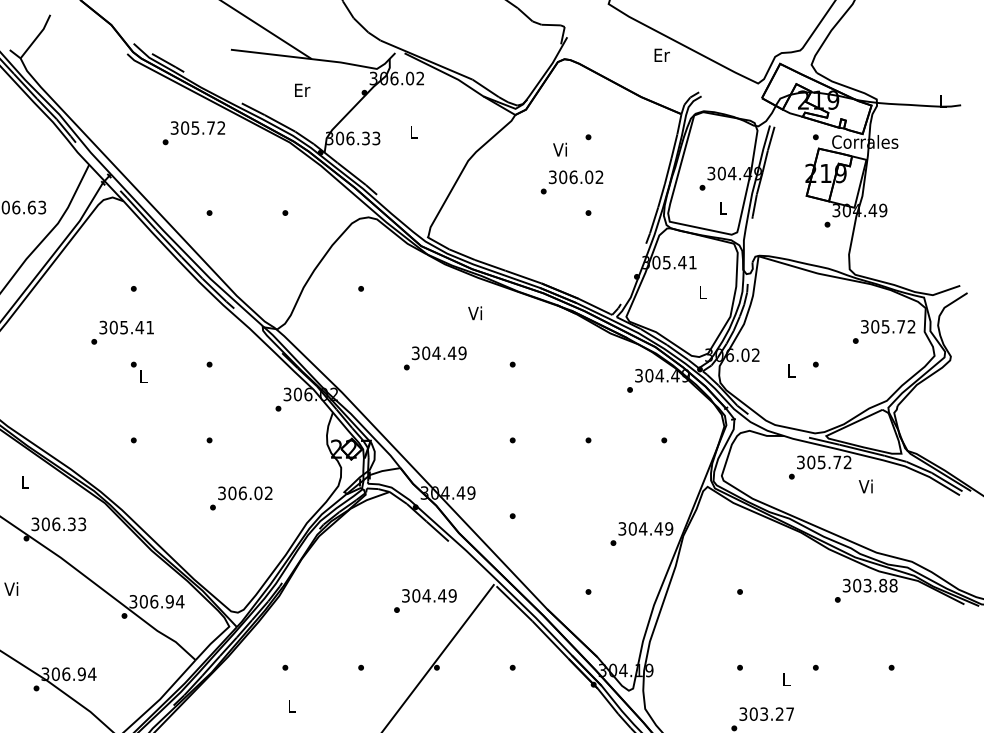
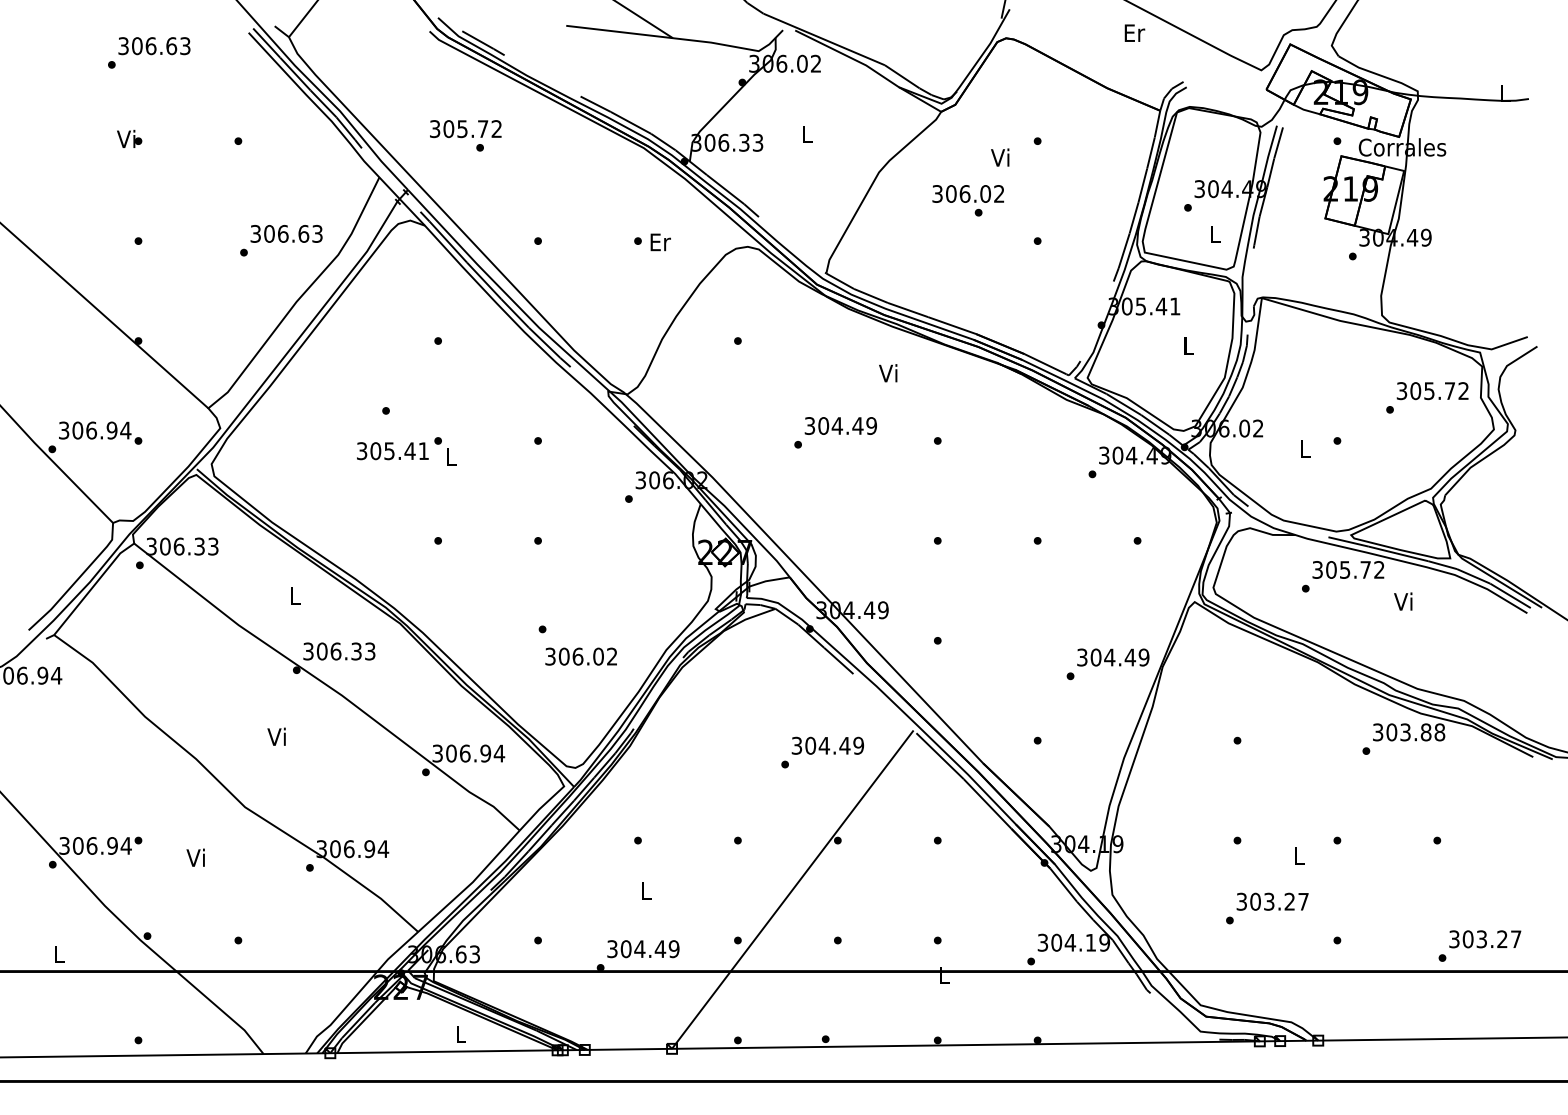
text: (302, 90) -> (660, 242), moved
text: (197, 128) -> (465, 129), moved
text: (575, 176) -> (967, 193), moved
text: (126, 327) -> (392, 451), moved
text: (244, 493) -> (580, 656), moved

